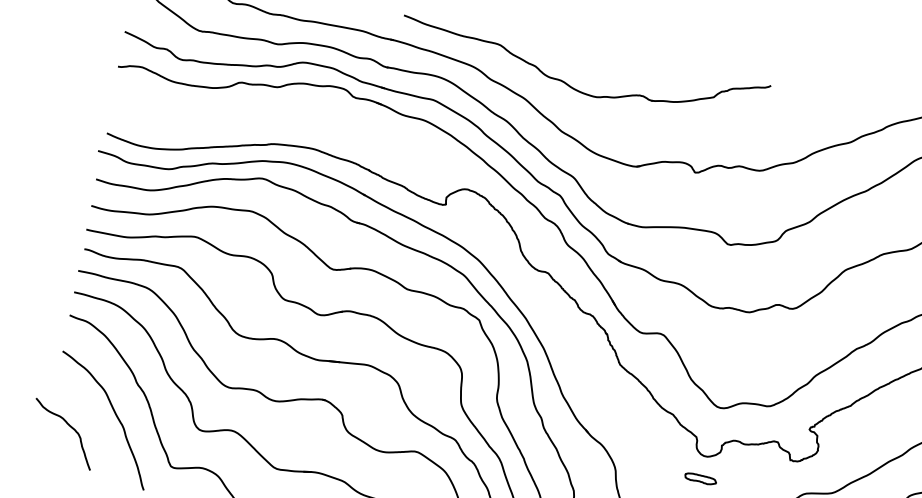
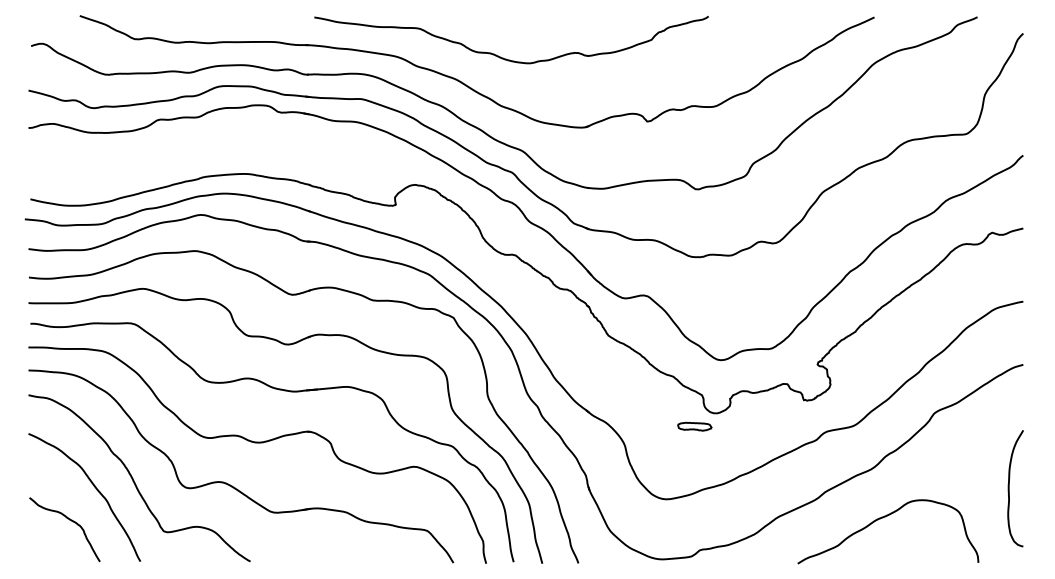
curve: (69, 426) -> (69, 520), moved
part: (700, 478) -> (694, 426), moved

